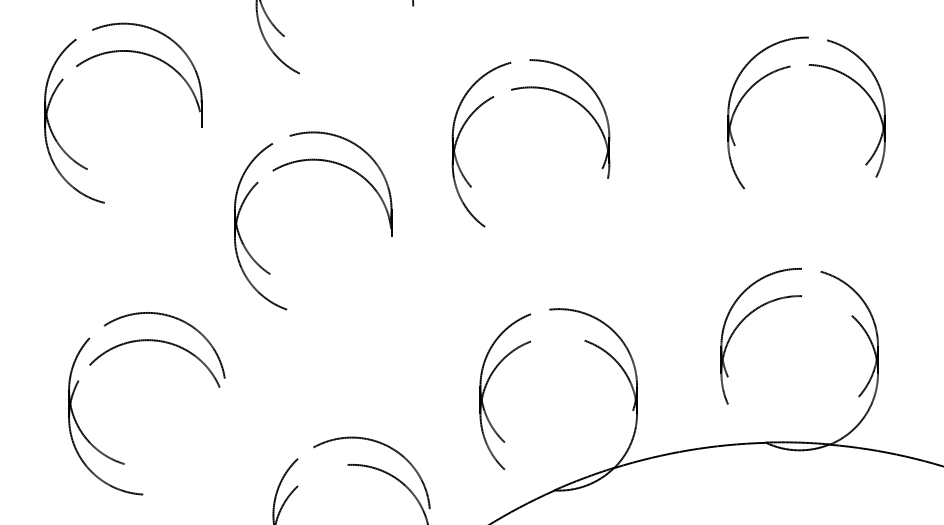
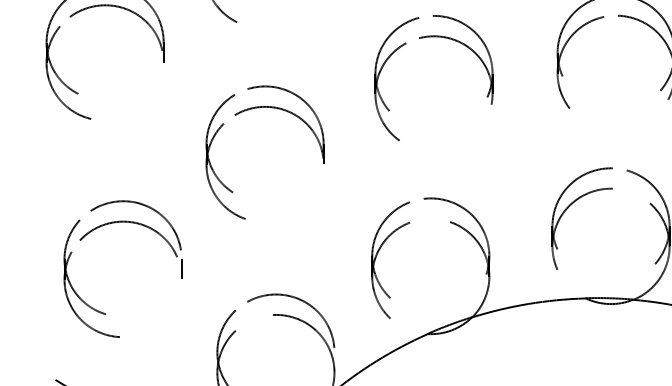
part: (530, 88) -> (433, 37), moved
part: (304, 161) -> (258, 108), moved
line: (225, 403) -> (181, 269), added

